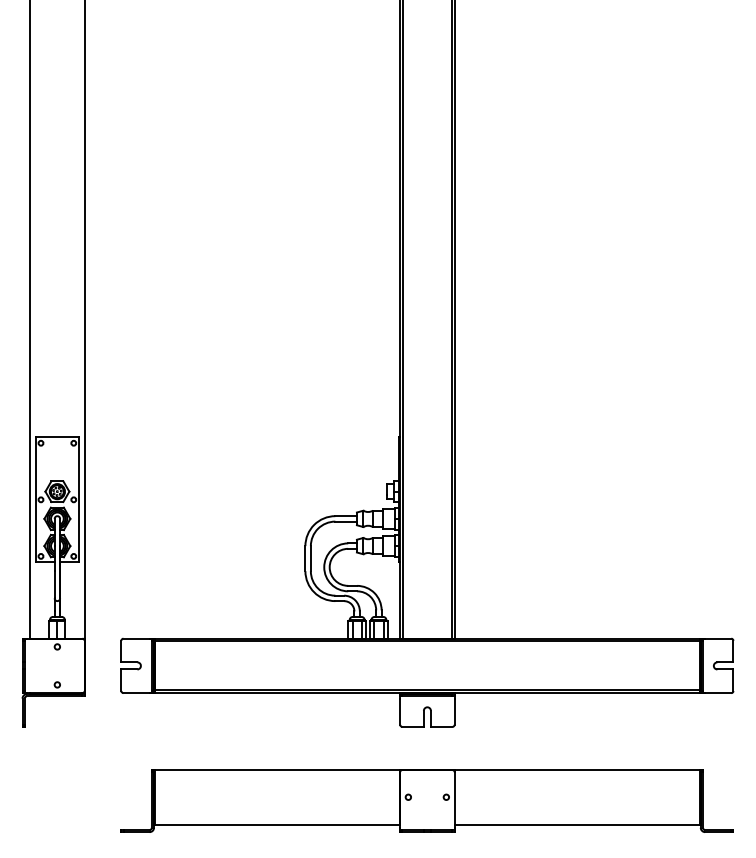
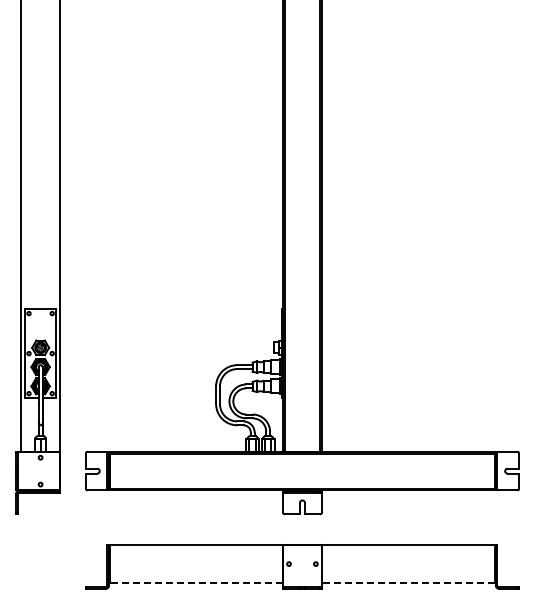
line: (277, 824) -> (196, 583), solid -> dashed
line: (577, 824) -> (408, 583), solid -> dashed

